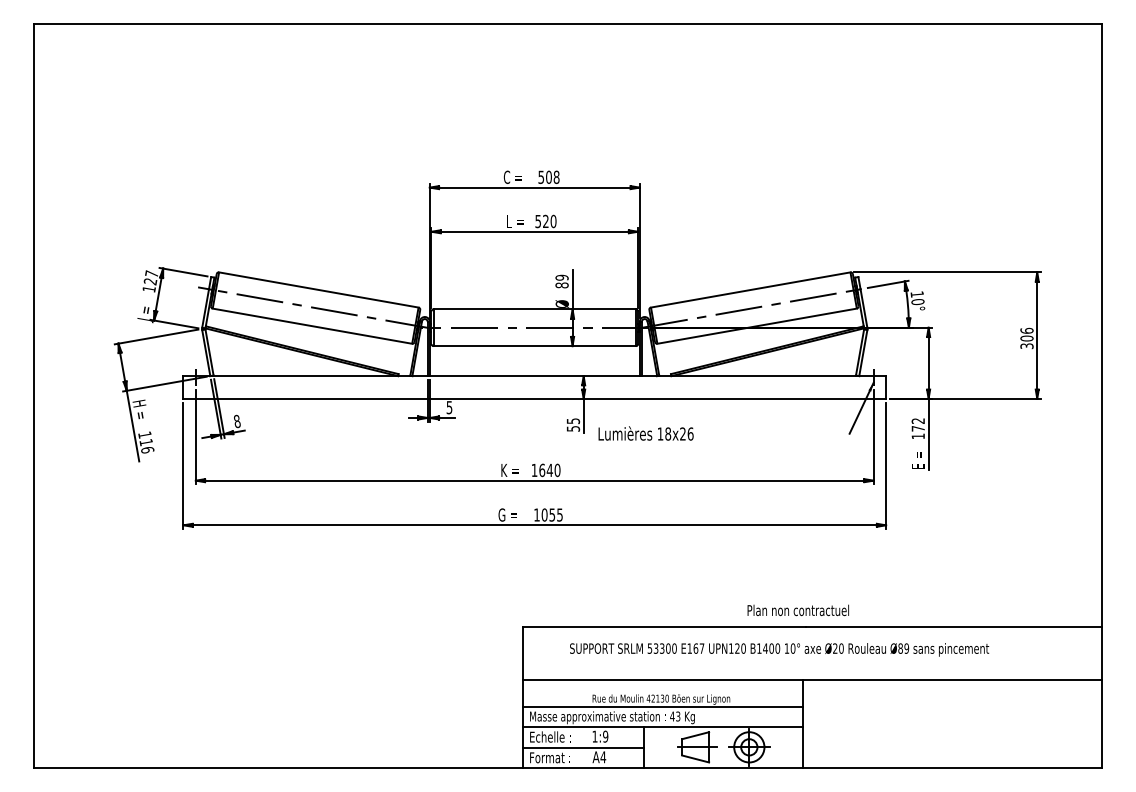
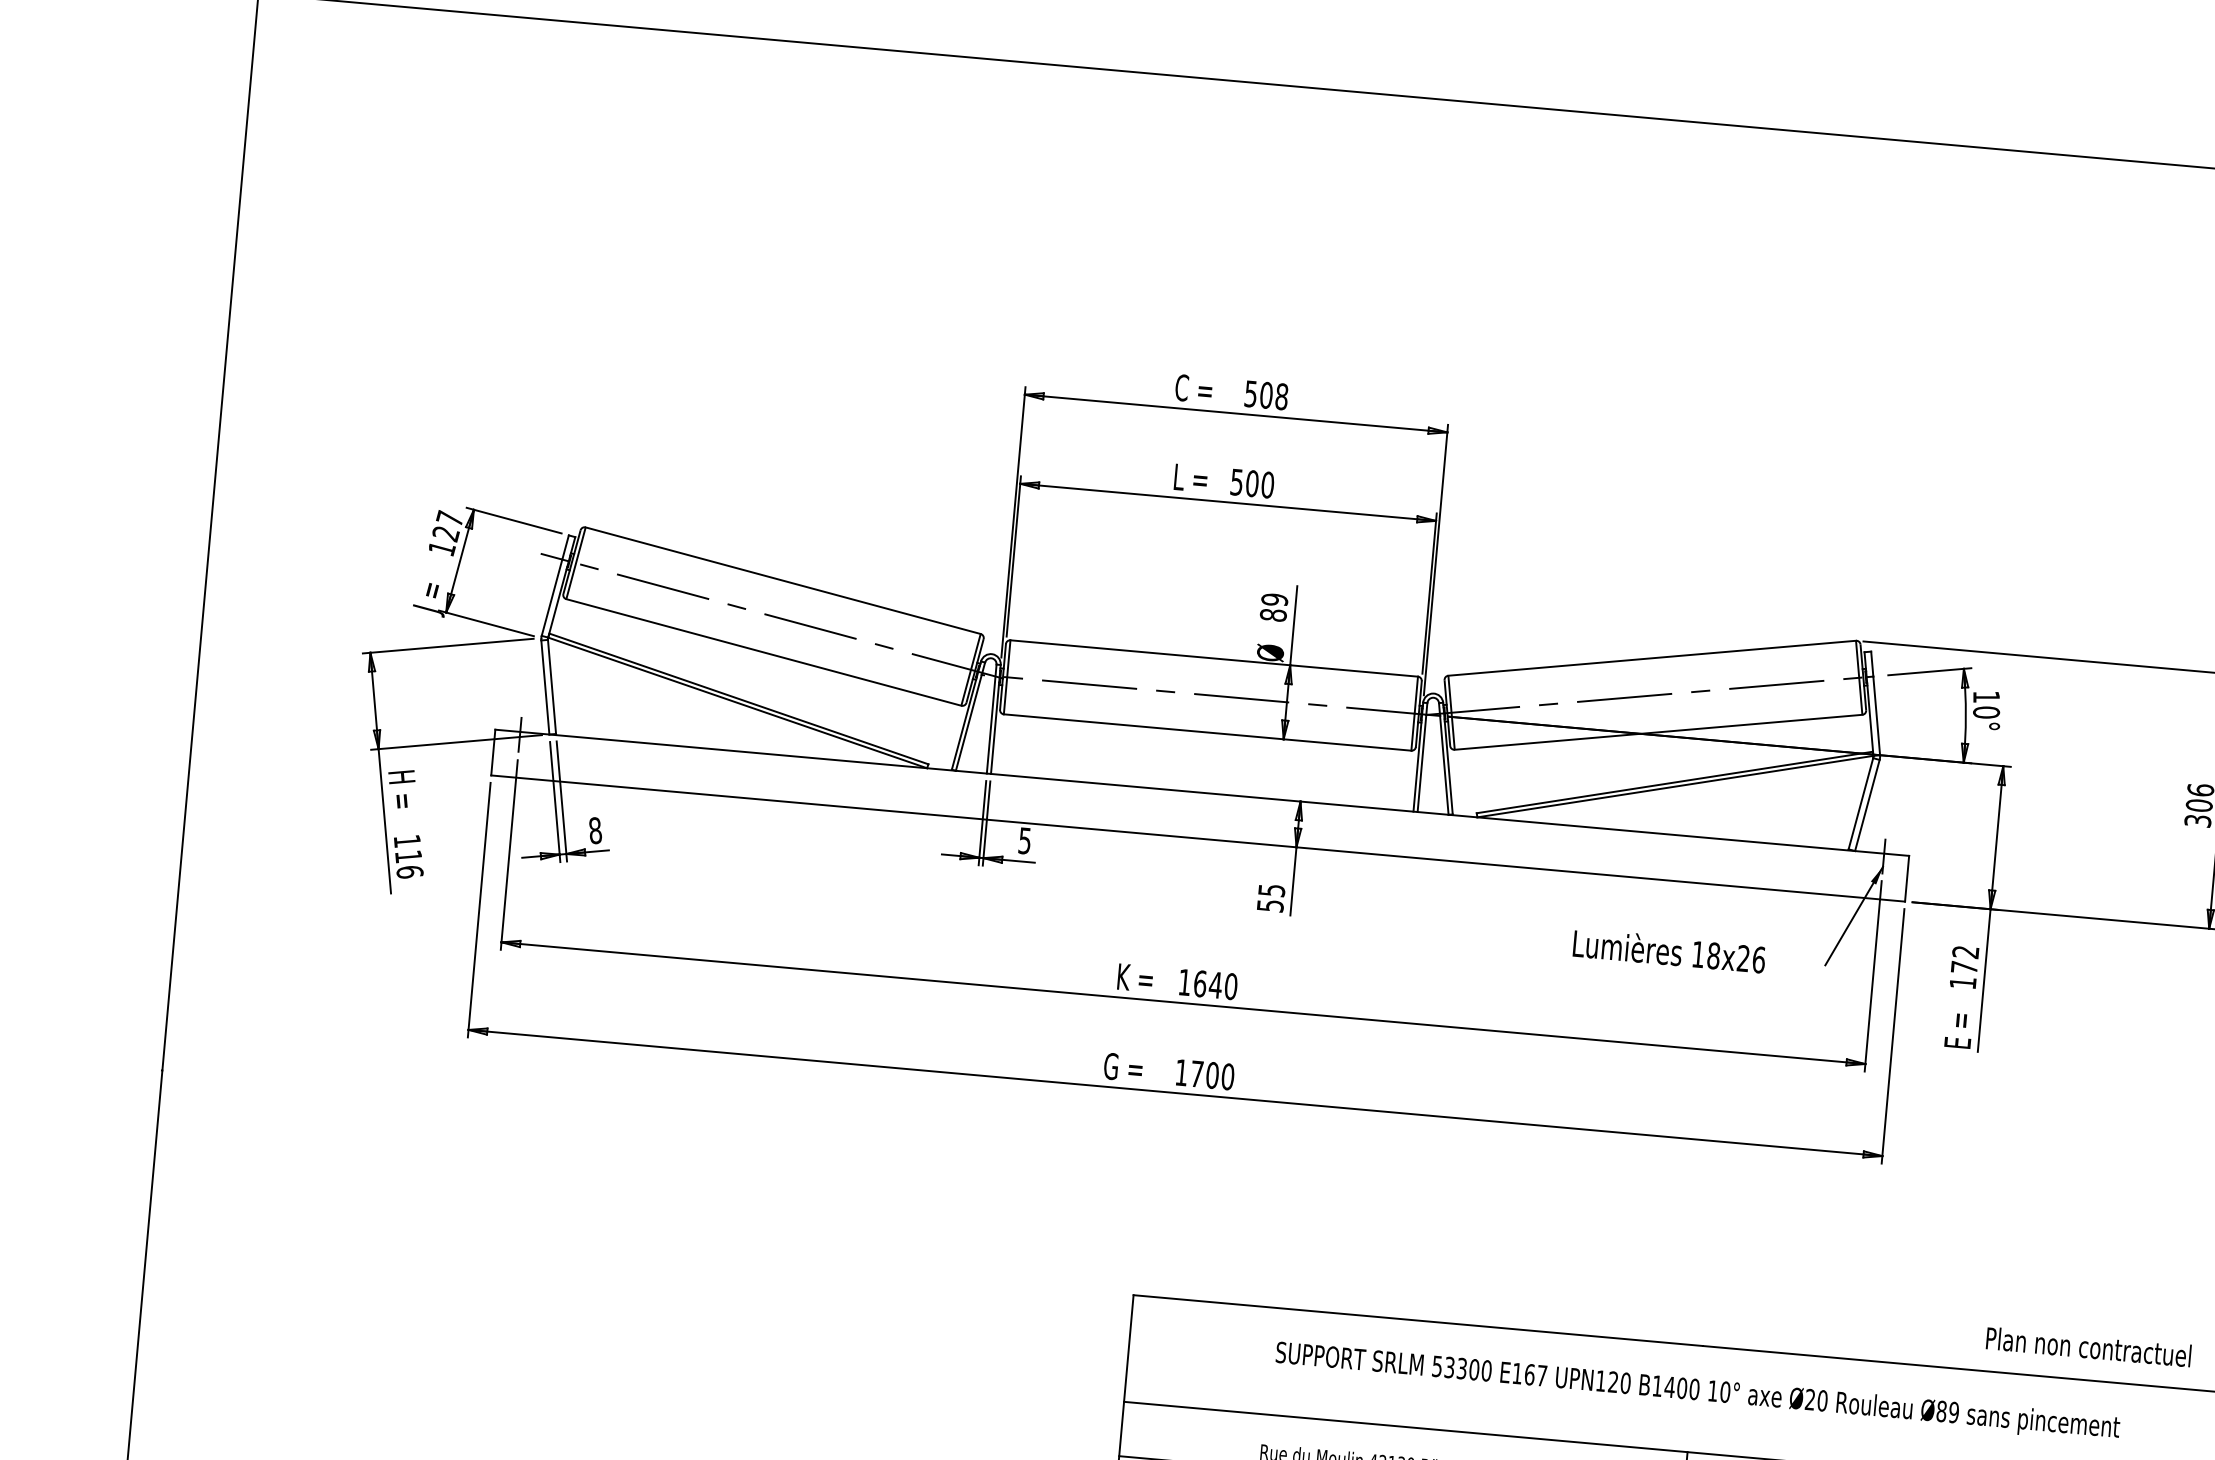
text: (545, 221) -> (1251, 483), 520 -> 500
text: (645, 433) -> (1668, 950), moved
text: (551, 514) -> (1210, 1074), 1055 -> 1700
text: (797, 610) -> (2087, 1347), moved
text: (779, 649) -> (1697, 1391), moved

